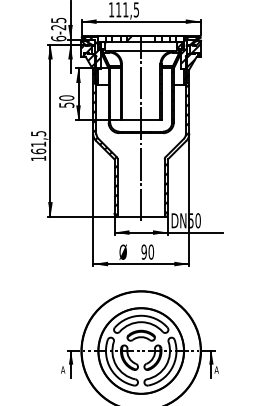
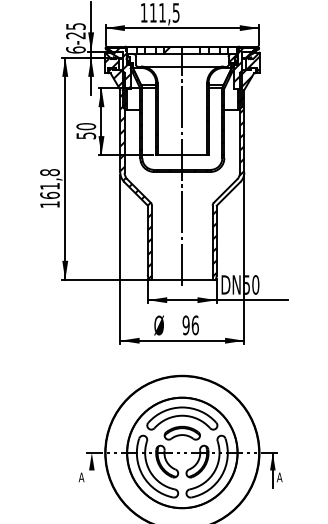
text: (38, 133) -> (49, 172), 161,5 -> 161,8
text: (151, 251) -> (195, 324), 90 -> 96
line: (71, 364) -> (92, 470), removed

